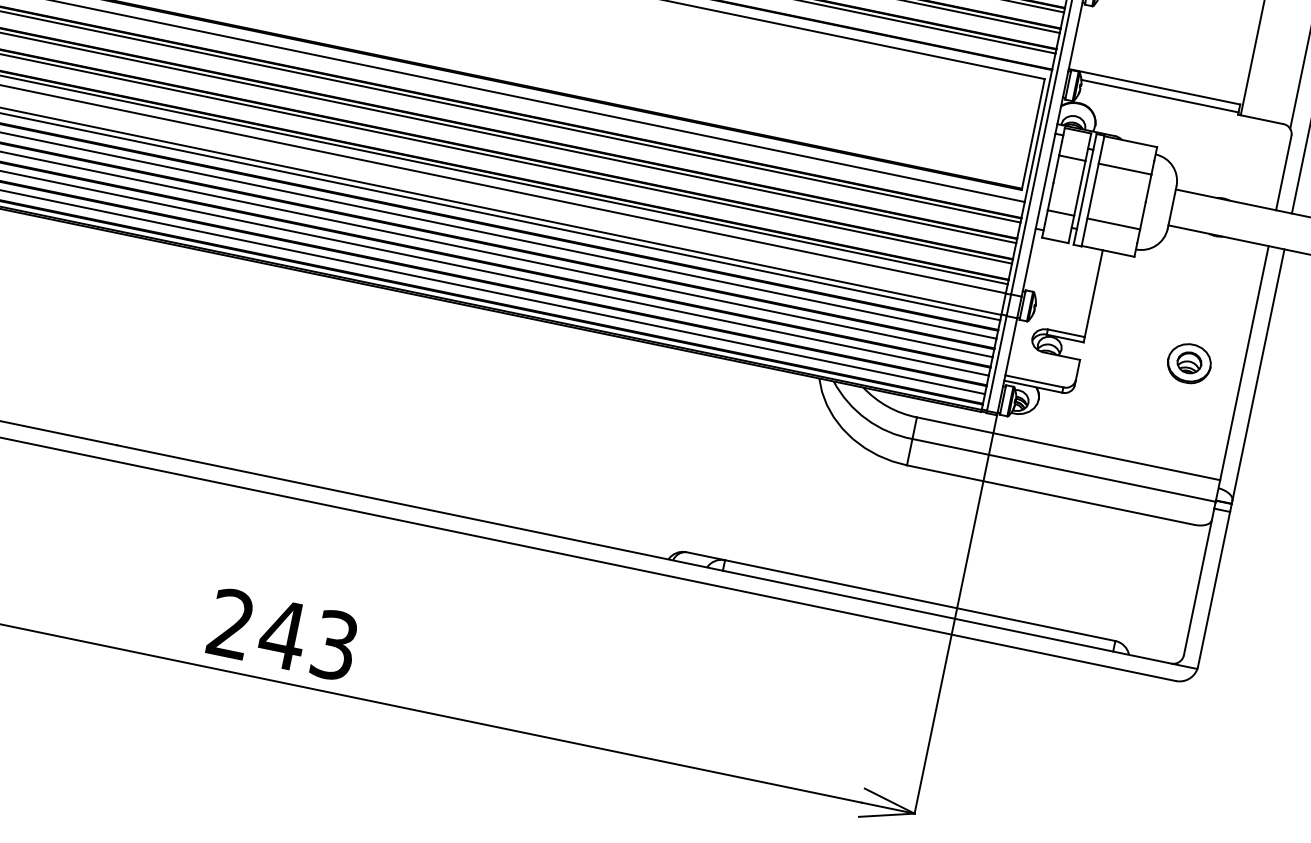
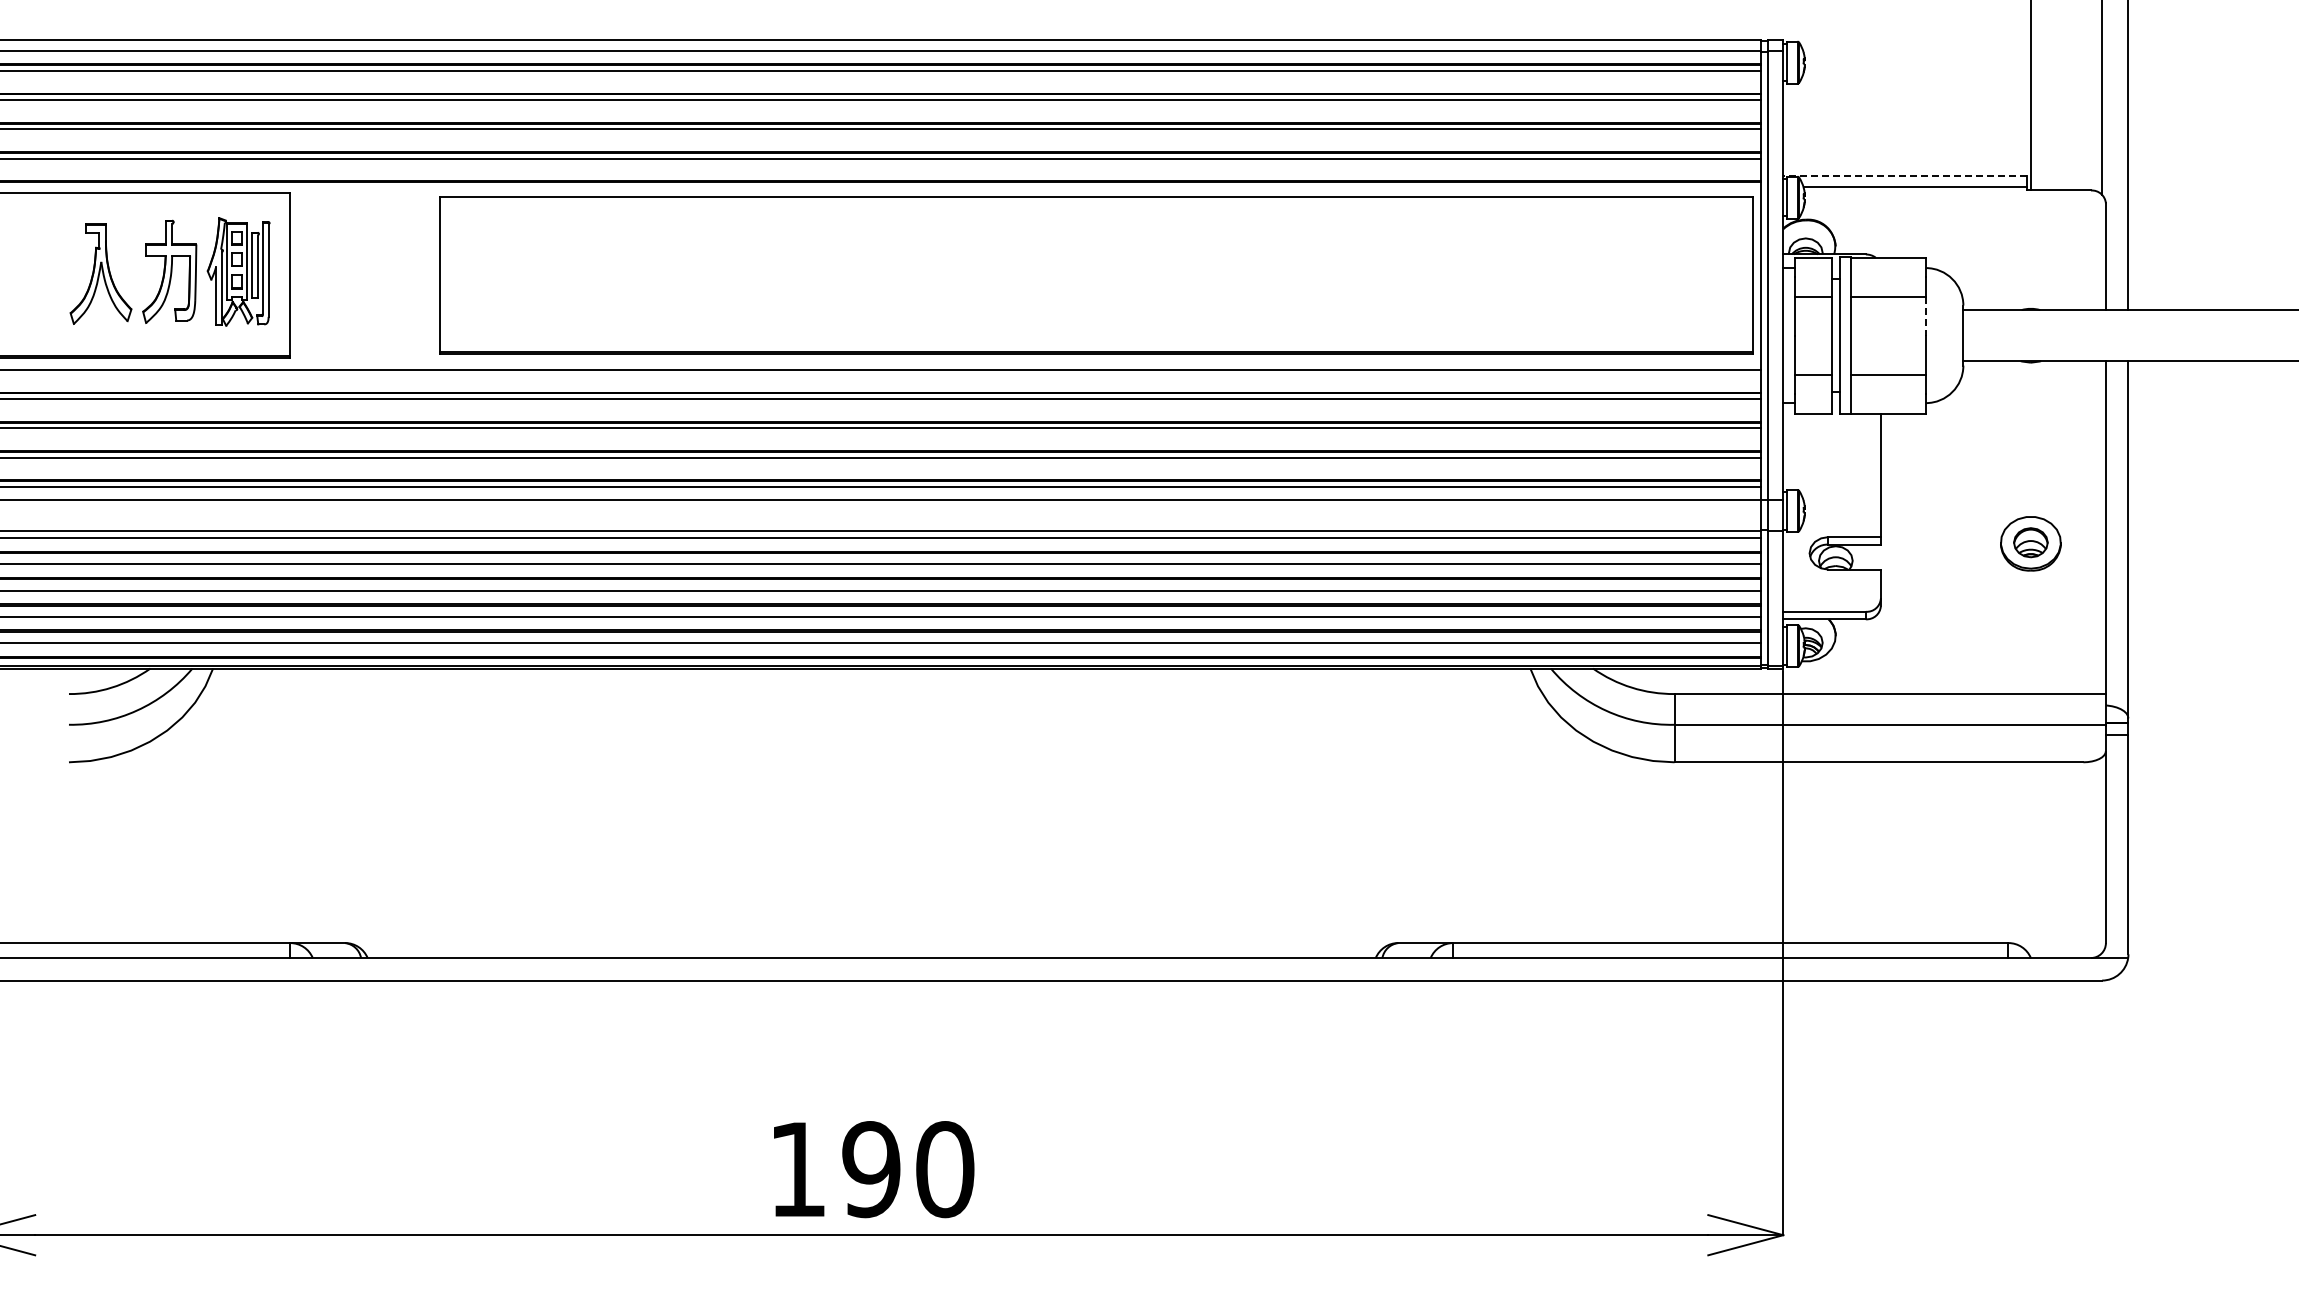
line: (1154, 86) -> (1905, 175), solid -> dashed
line: (1148, 188) -> (1925, 316), solid -> dashed
text: (283, 634) -> (871, 1169), 243 -> 190

